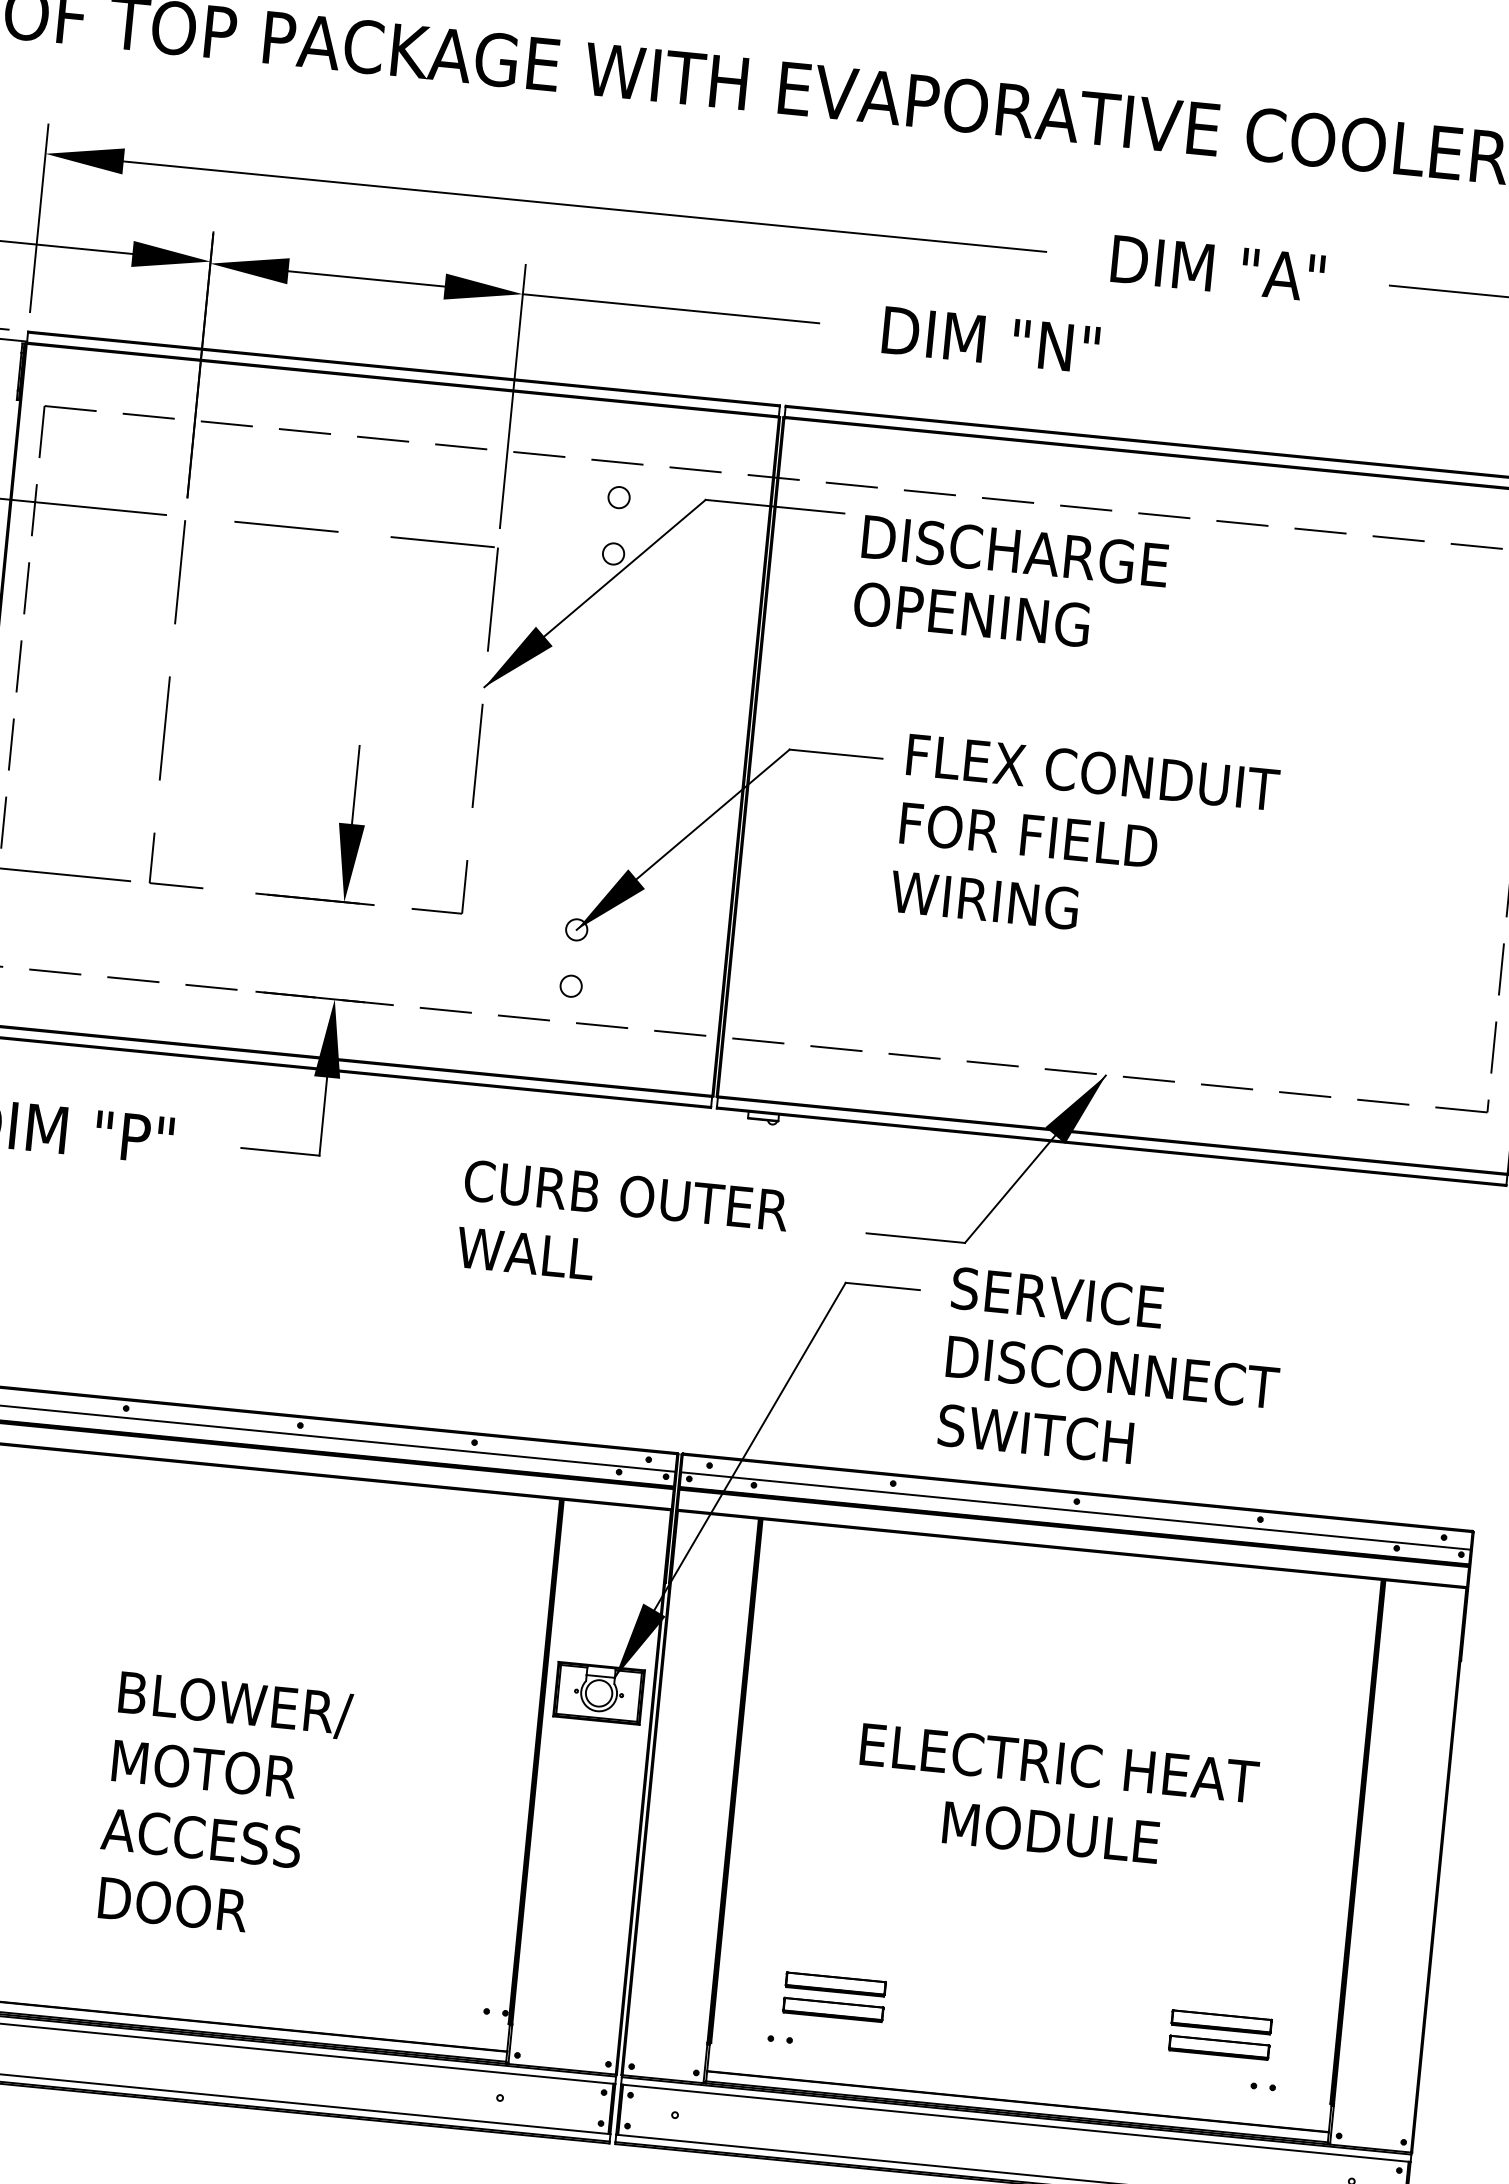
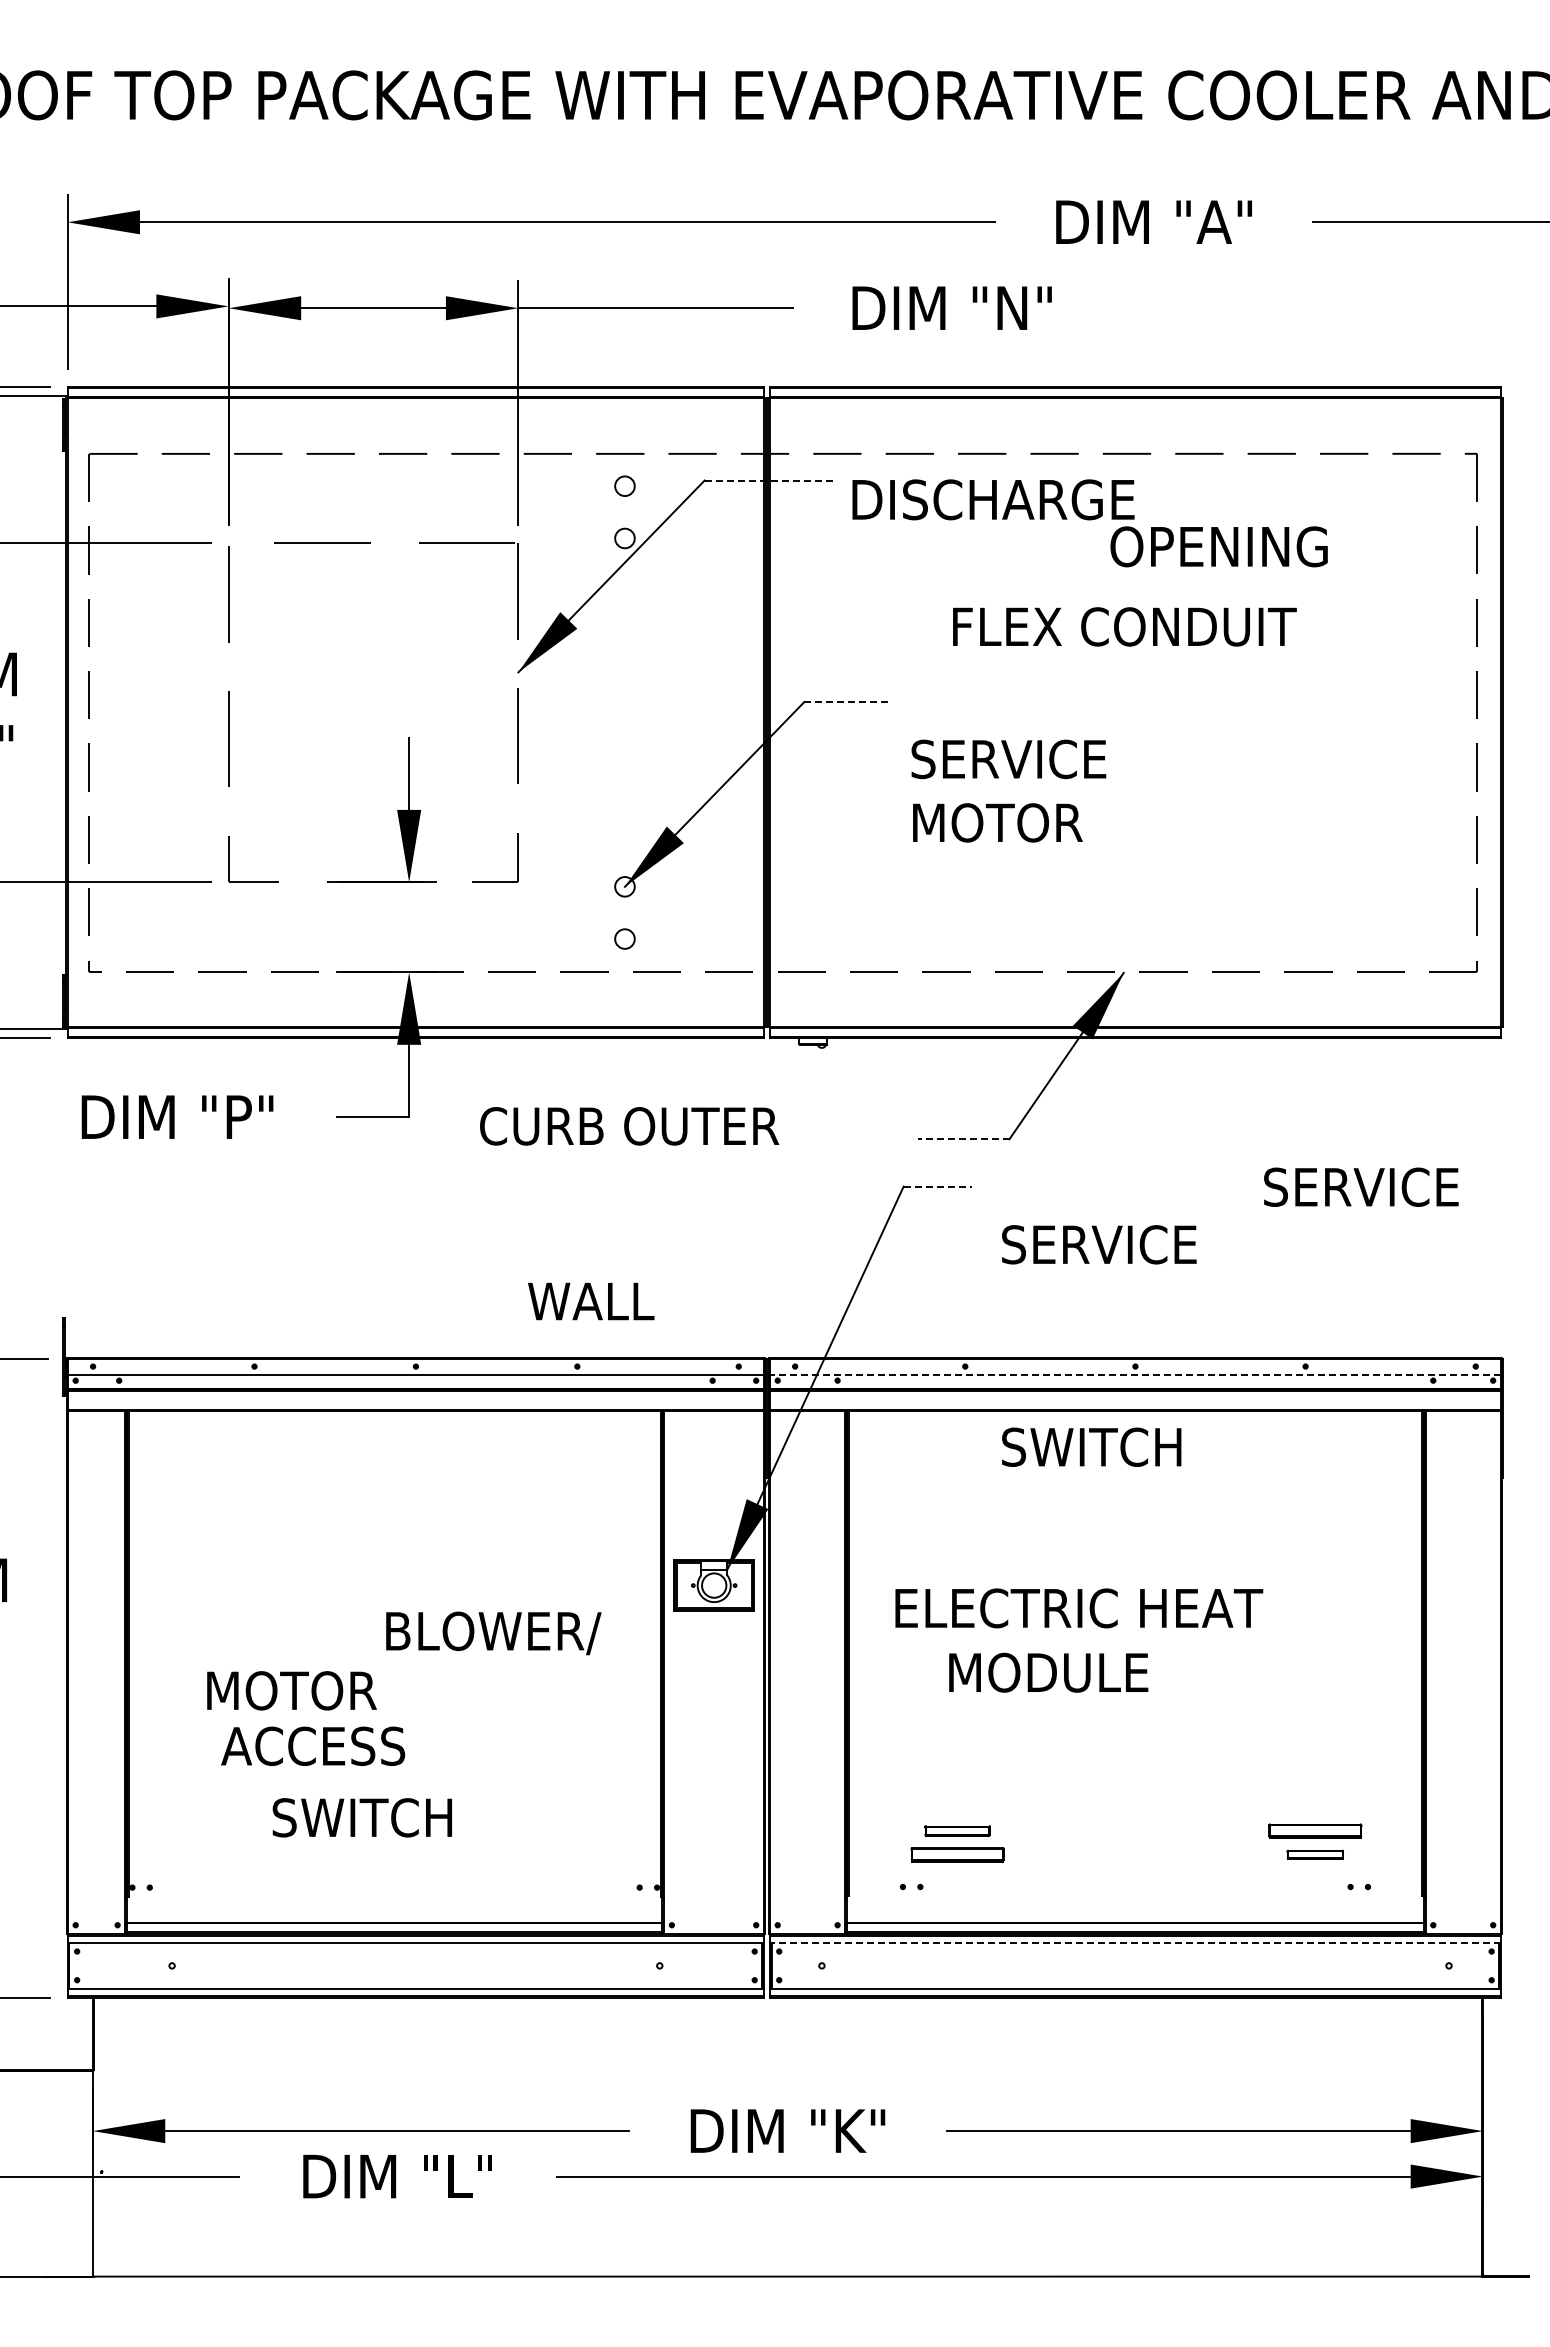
line: (775, 506) -> (769, 480), solid -> dashed
text: (971, 614) -> (1218, 546), moved
line: (836, 754) -> (847, 702), solid -> dashed
text: (1092, 772) -> (1124, 626), moved
text: (1027, 835) -> (1030, 759), FOR FIELD -> SERVICE
text: (984, 899) -> (996, 822), WIRING -> MOTOR
text: (626, 1195) -> (629, 1126), moved
line: (915, 1238) -> (963, 1139), solid -> dashed
text: (525, 1253) -> (591, 1301), moved
line: (883, 1286) -> (938, 1186), solid -> dashed
text: (1057, 1297) -> (1361, 1186), moved
text: (1112, 1372) -> (1156, 1244), DISCONNECT -> SERVICE
text: (1035, 1433) -> (1091, 1446), moved
line: (1075, 1511) -> (1135, 1375), solid -> dashed
text: (235, 1705) -> (493, 1633), moved
text: (1059, 1763) -> (1079, 1608), moved
text: (204, 1768) -> (291, 1690), moved
text: (1050, 1832) -> (1048, 1672), moved
text: (201, 1837) -> (313, 1745), moved
text: (193, 1906) -> (361, 1817), DOOR -> SWITCH
part: (835, 1983) -> (957, 1830), size x0.7
part: (1219, 2047) -> (1315, 1854), size x0.6
line: (1015, 2123) -> (1135, 1942), solid -> dashed

